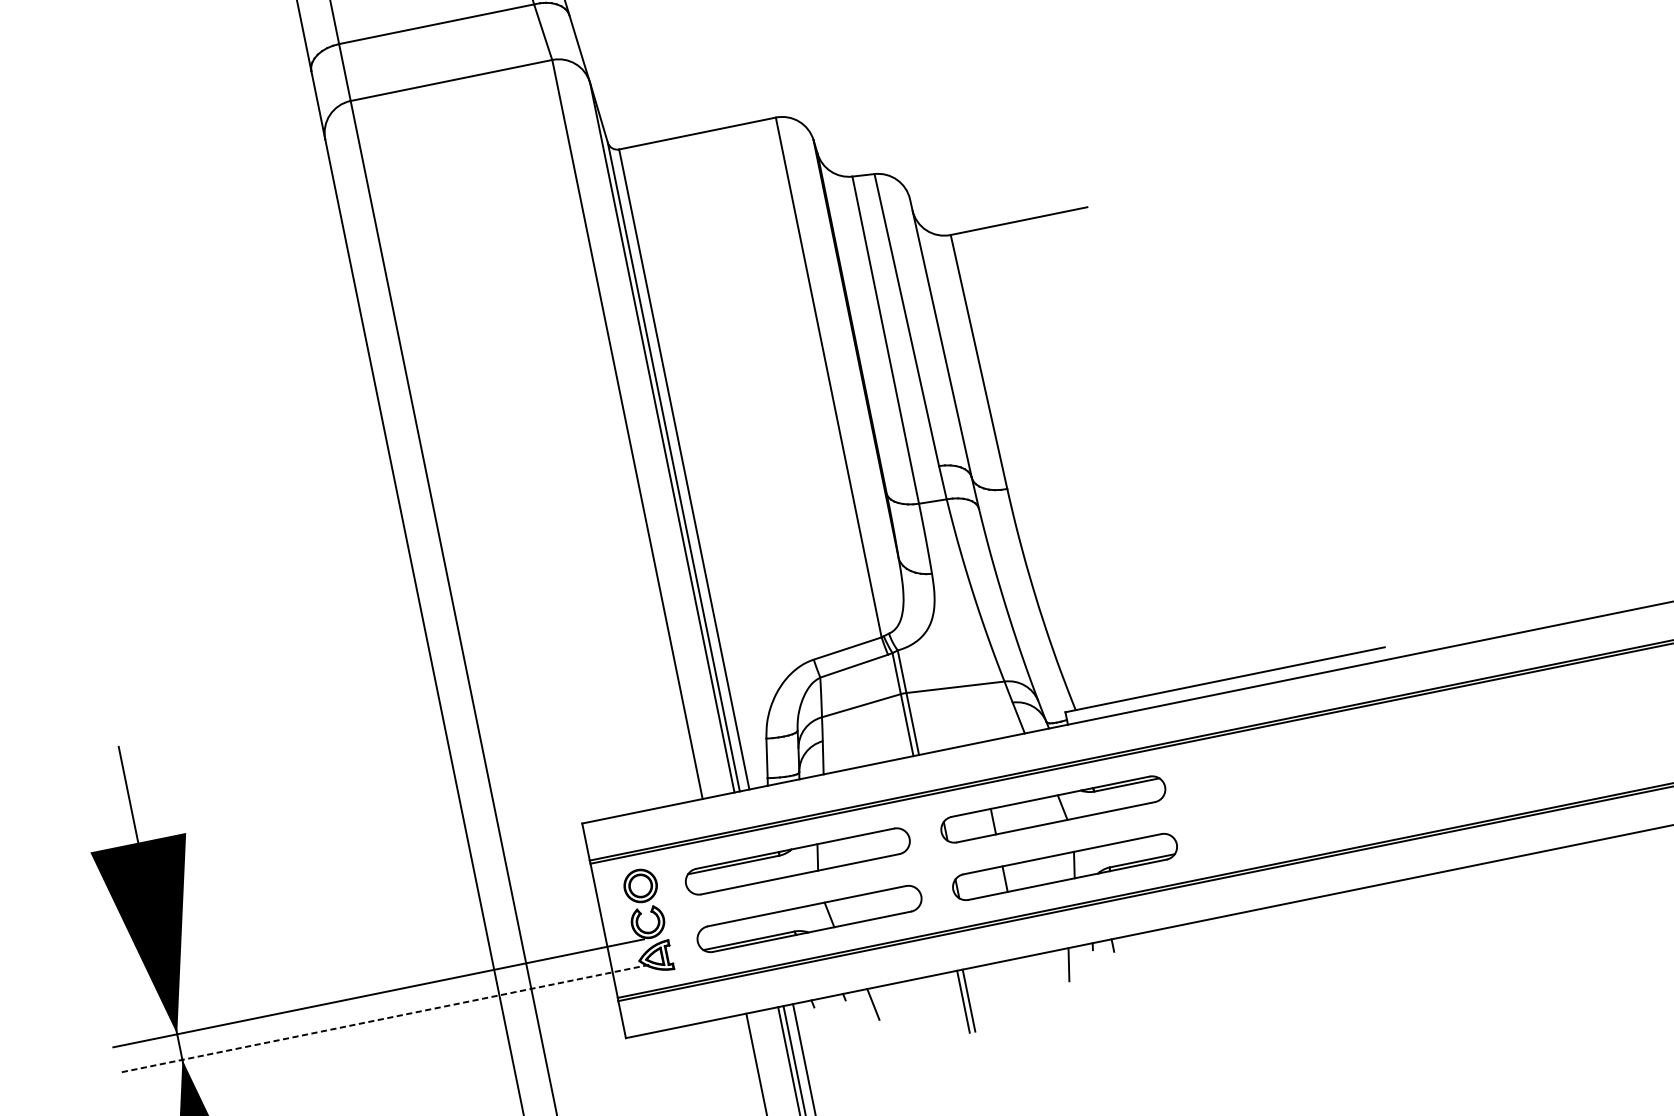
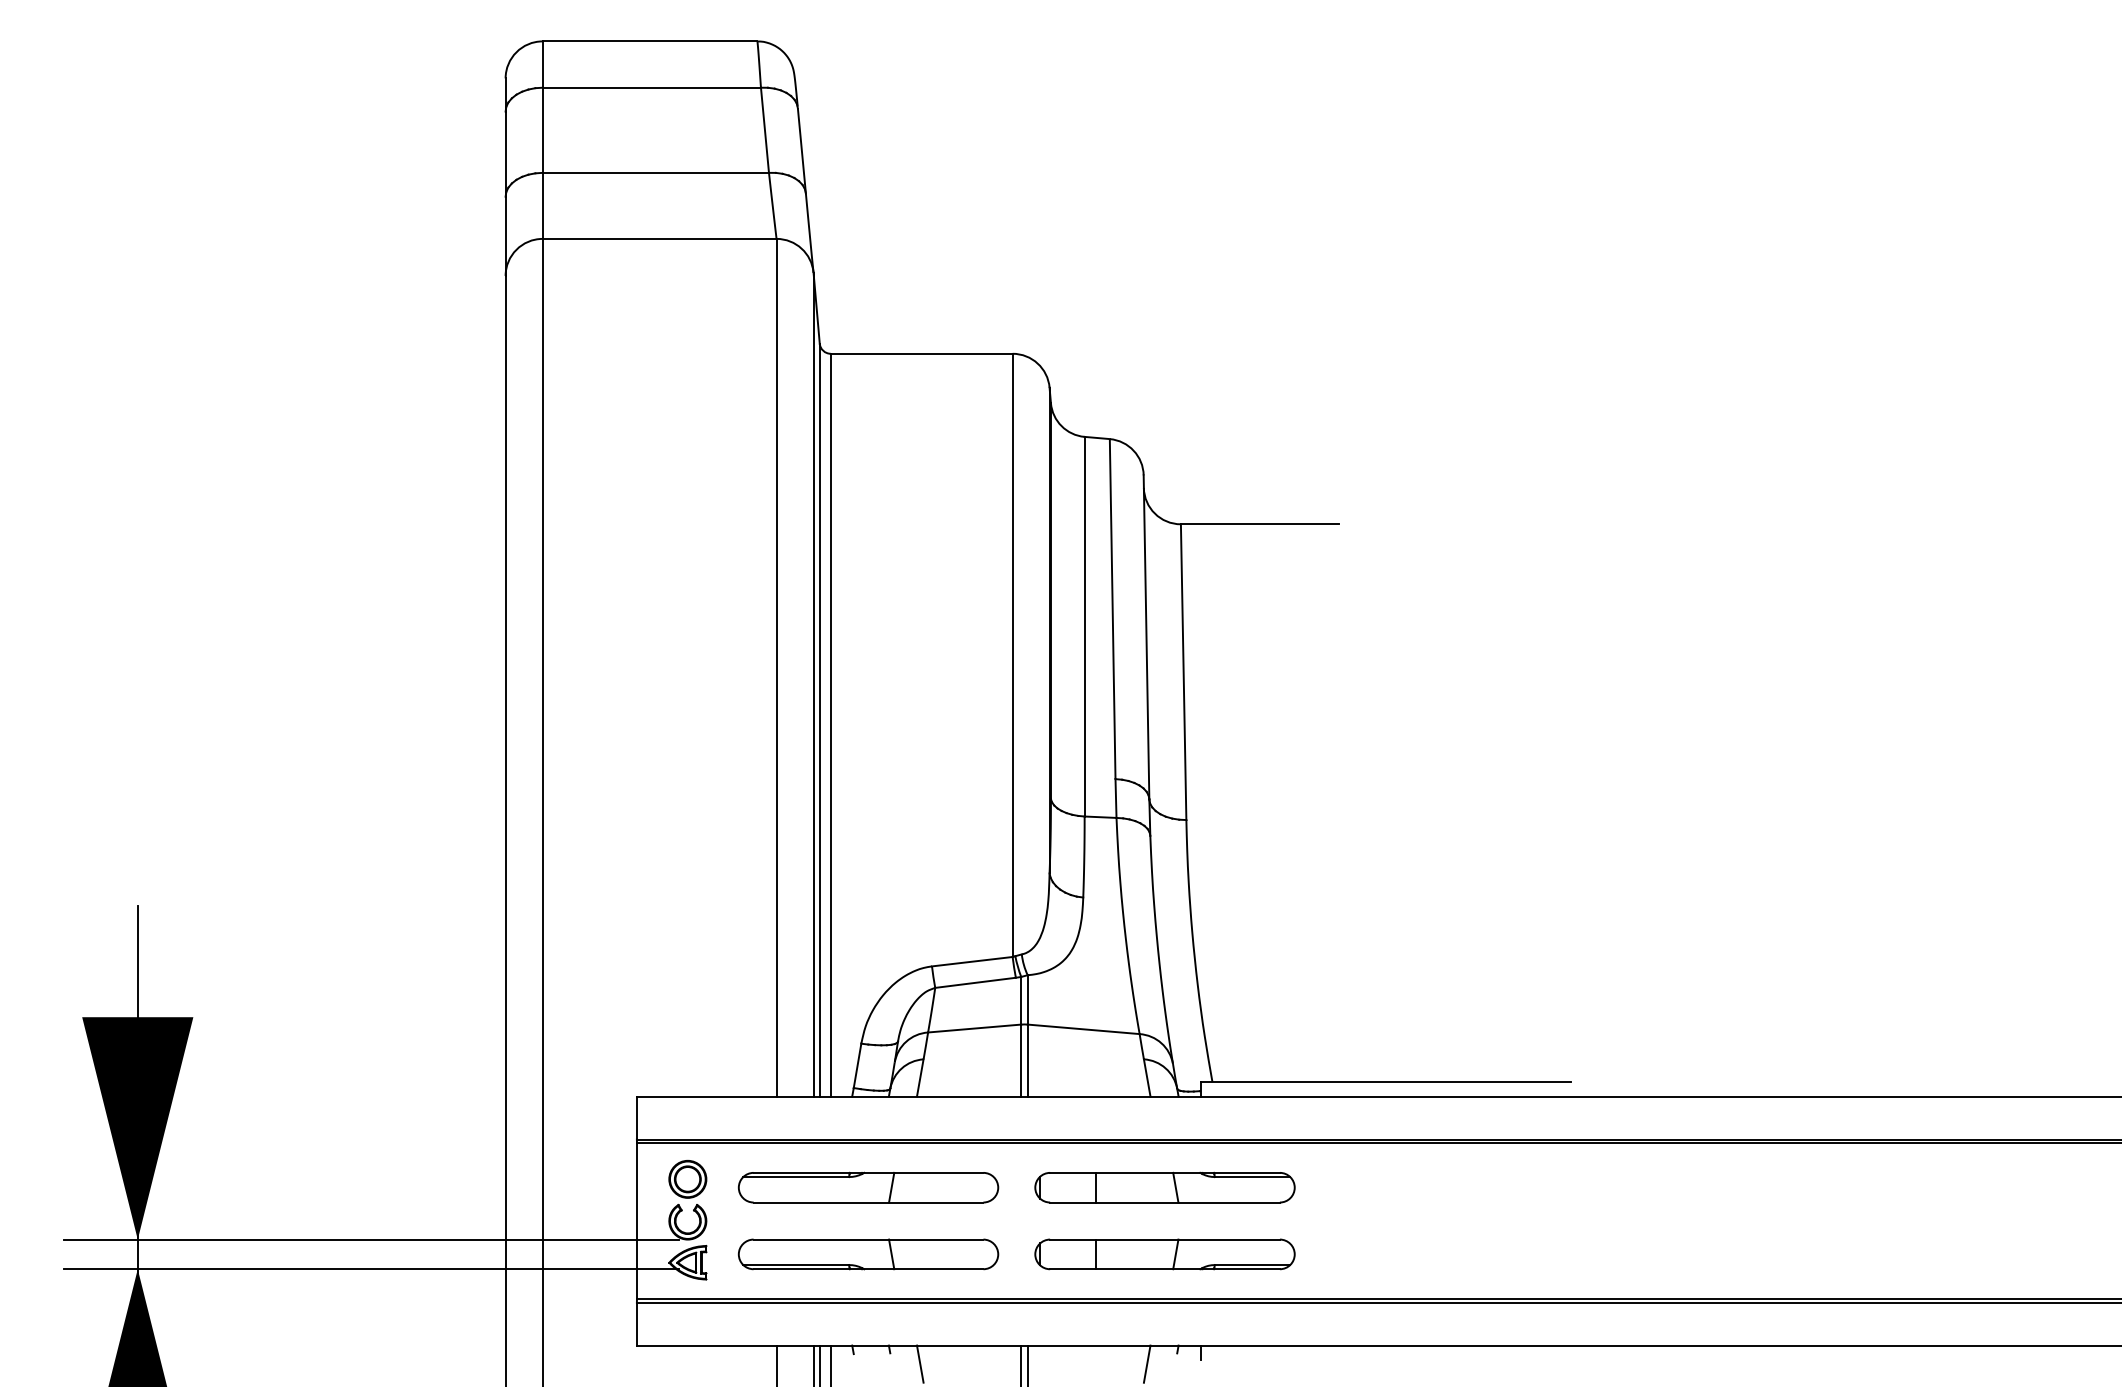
line: (383, 1019) -> (371, 1269), dashed -> solid

